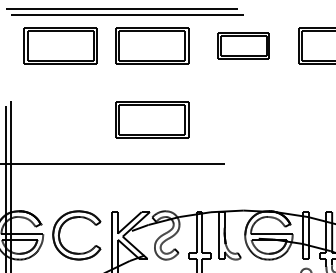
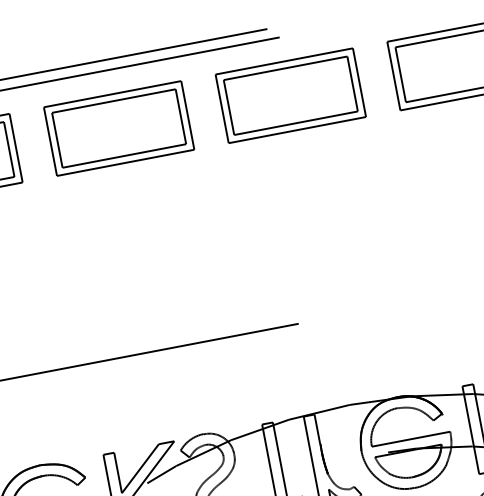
part: (243, 45) -> (290, 95), size x1.43
part: (152, 119) -> (145, 266), removed

